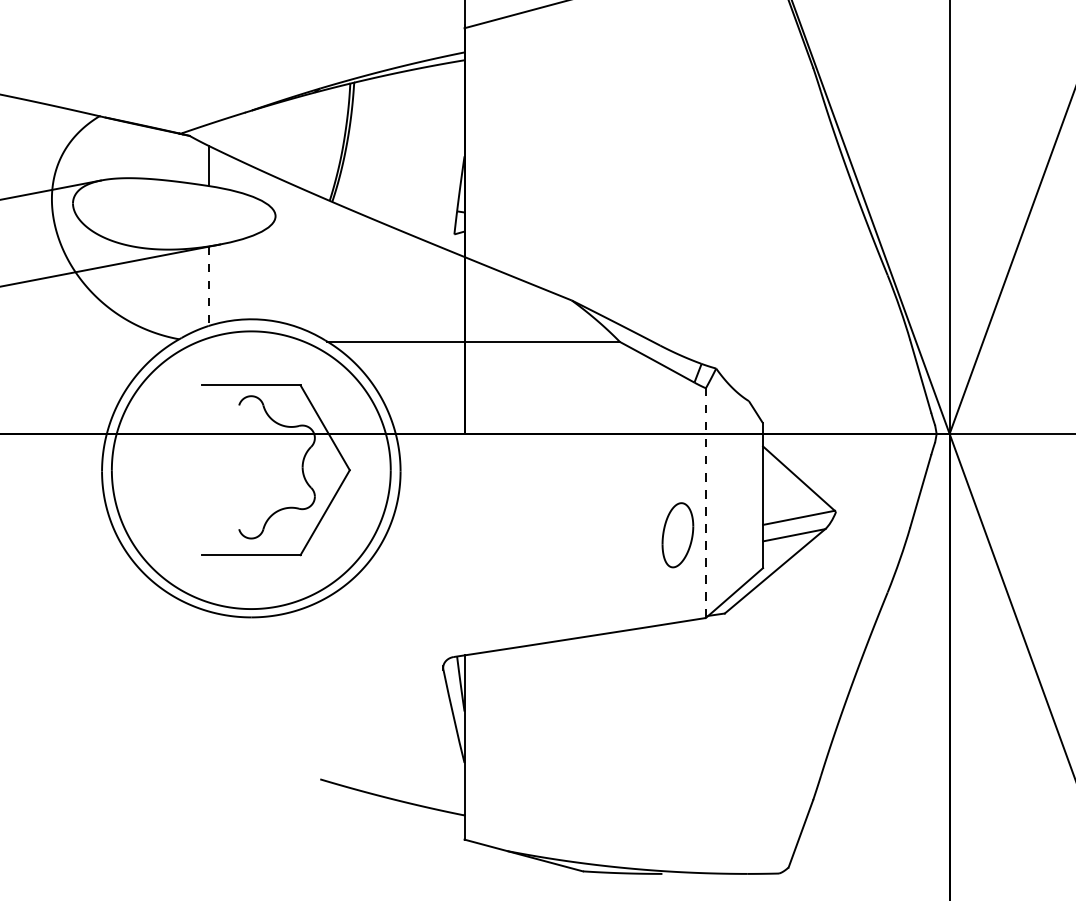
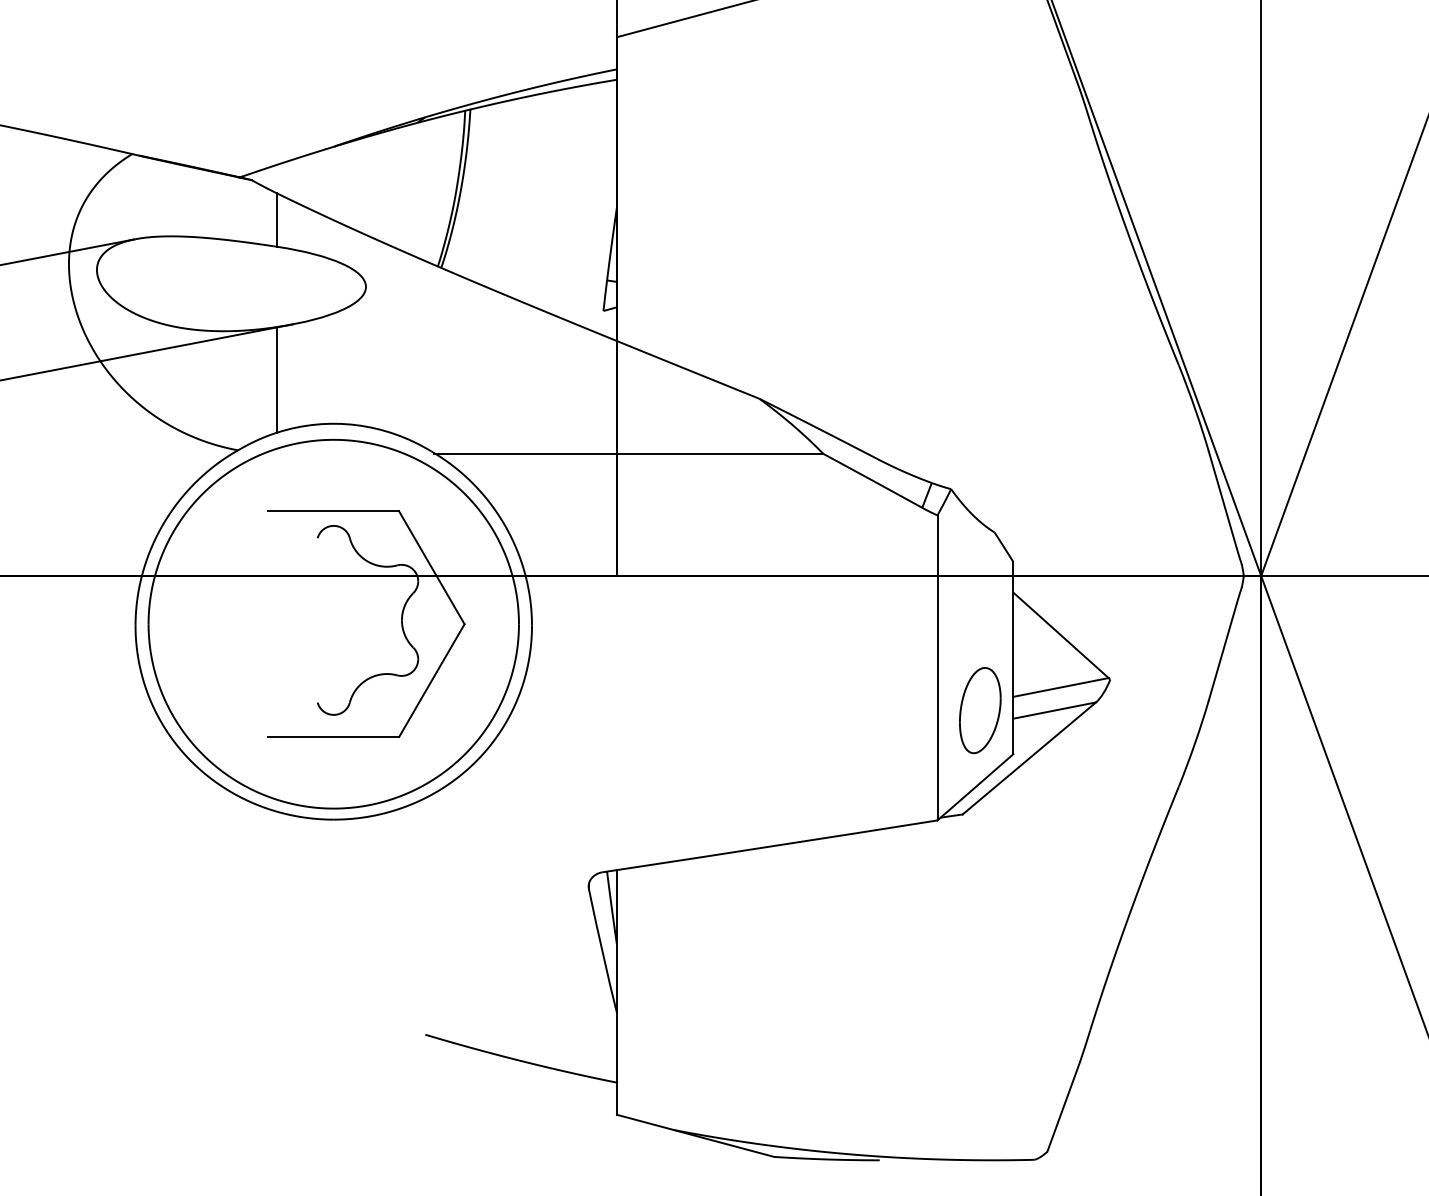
line: (208, 285) -> (277, 379), dashed -> solid
line: (705, 502) -> (937, 667), dashed -> solid
part: (678, 535) -> (980, 710), moved

